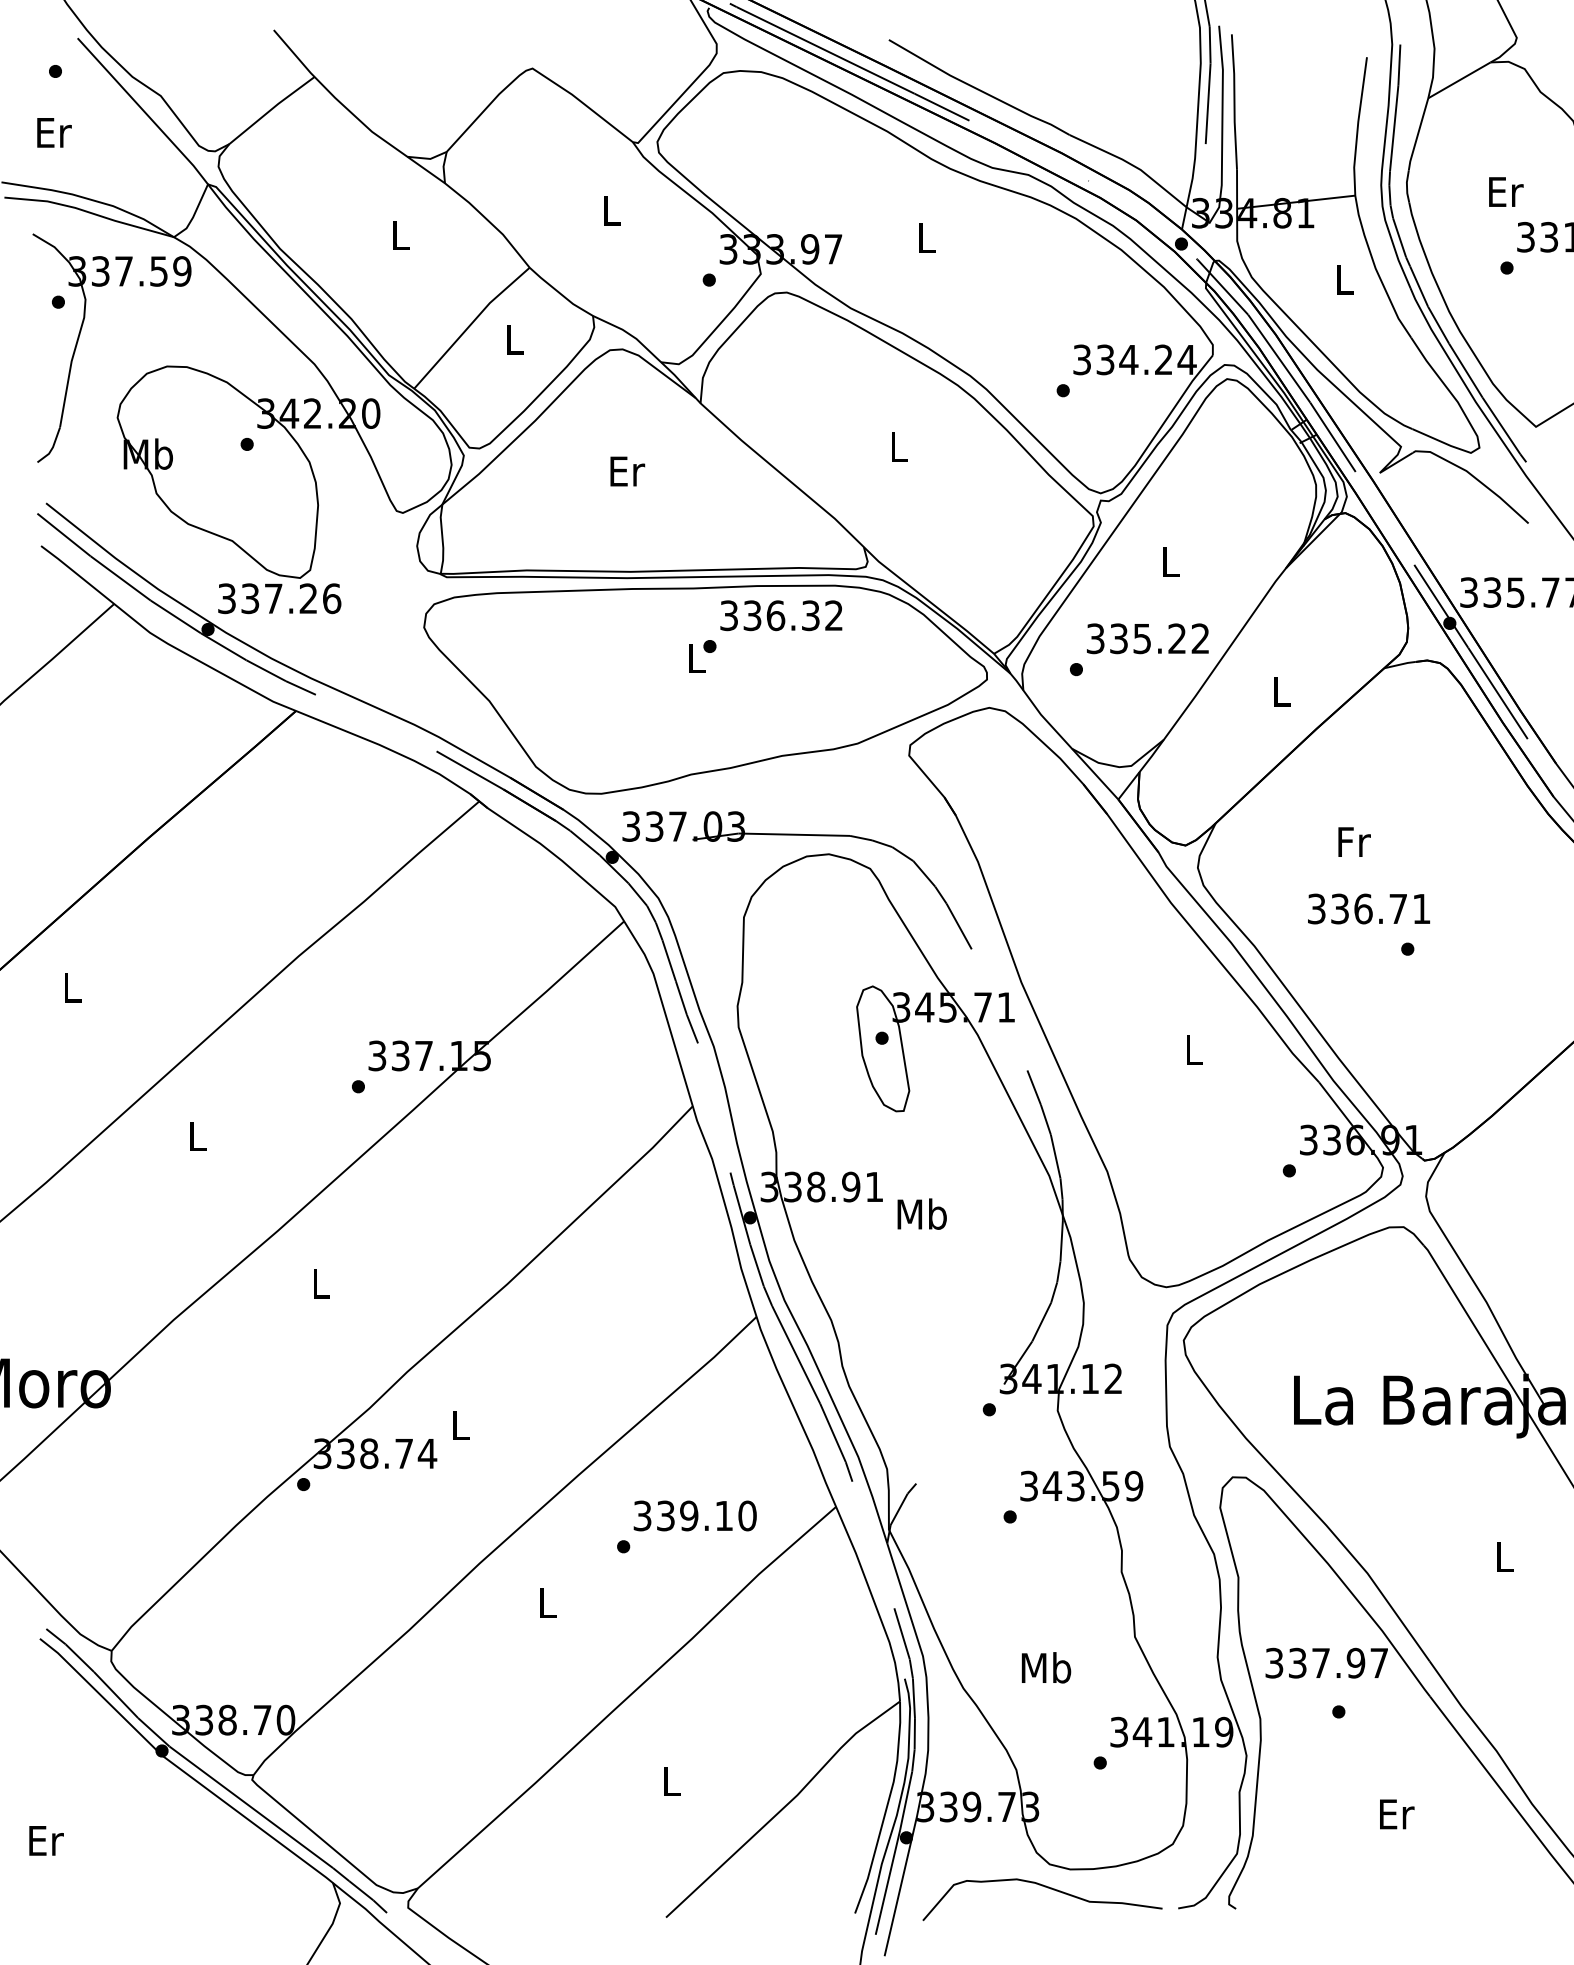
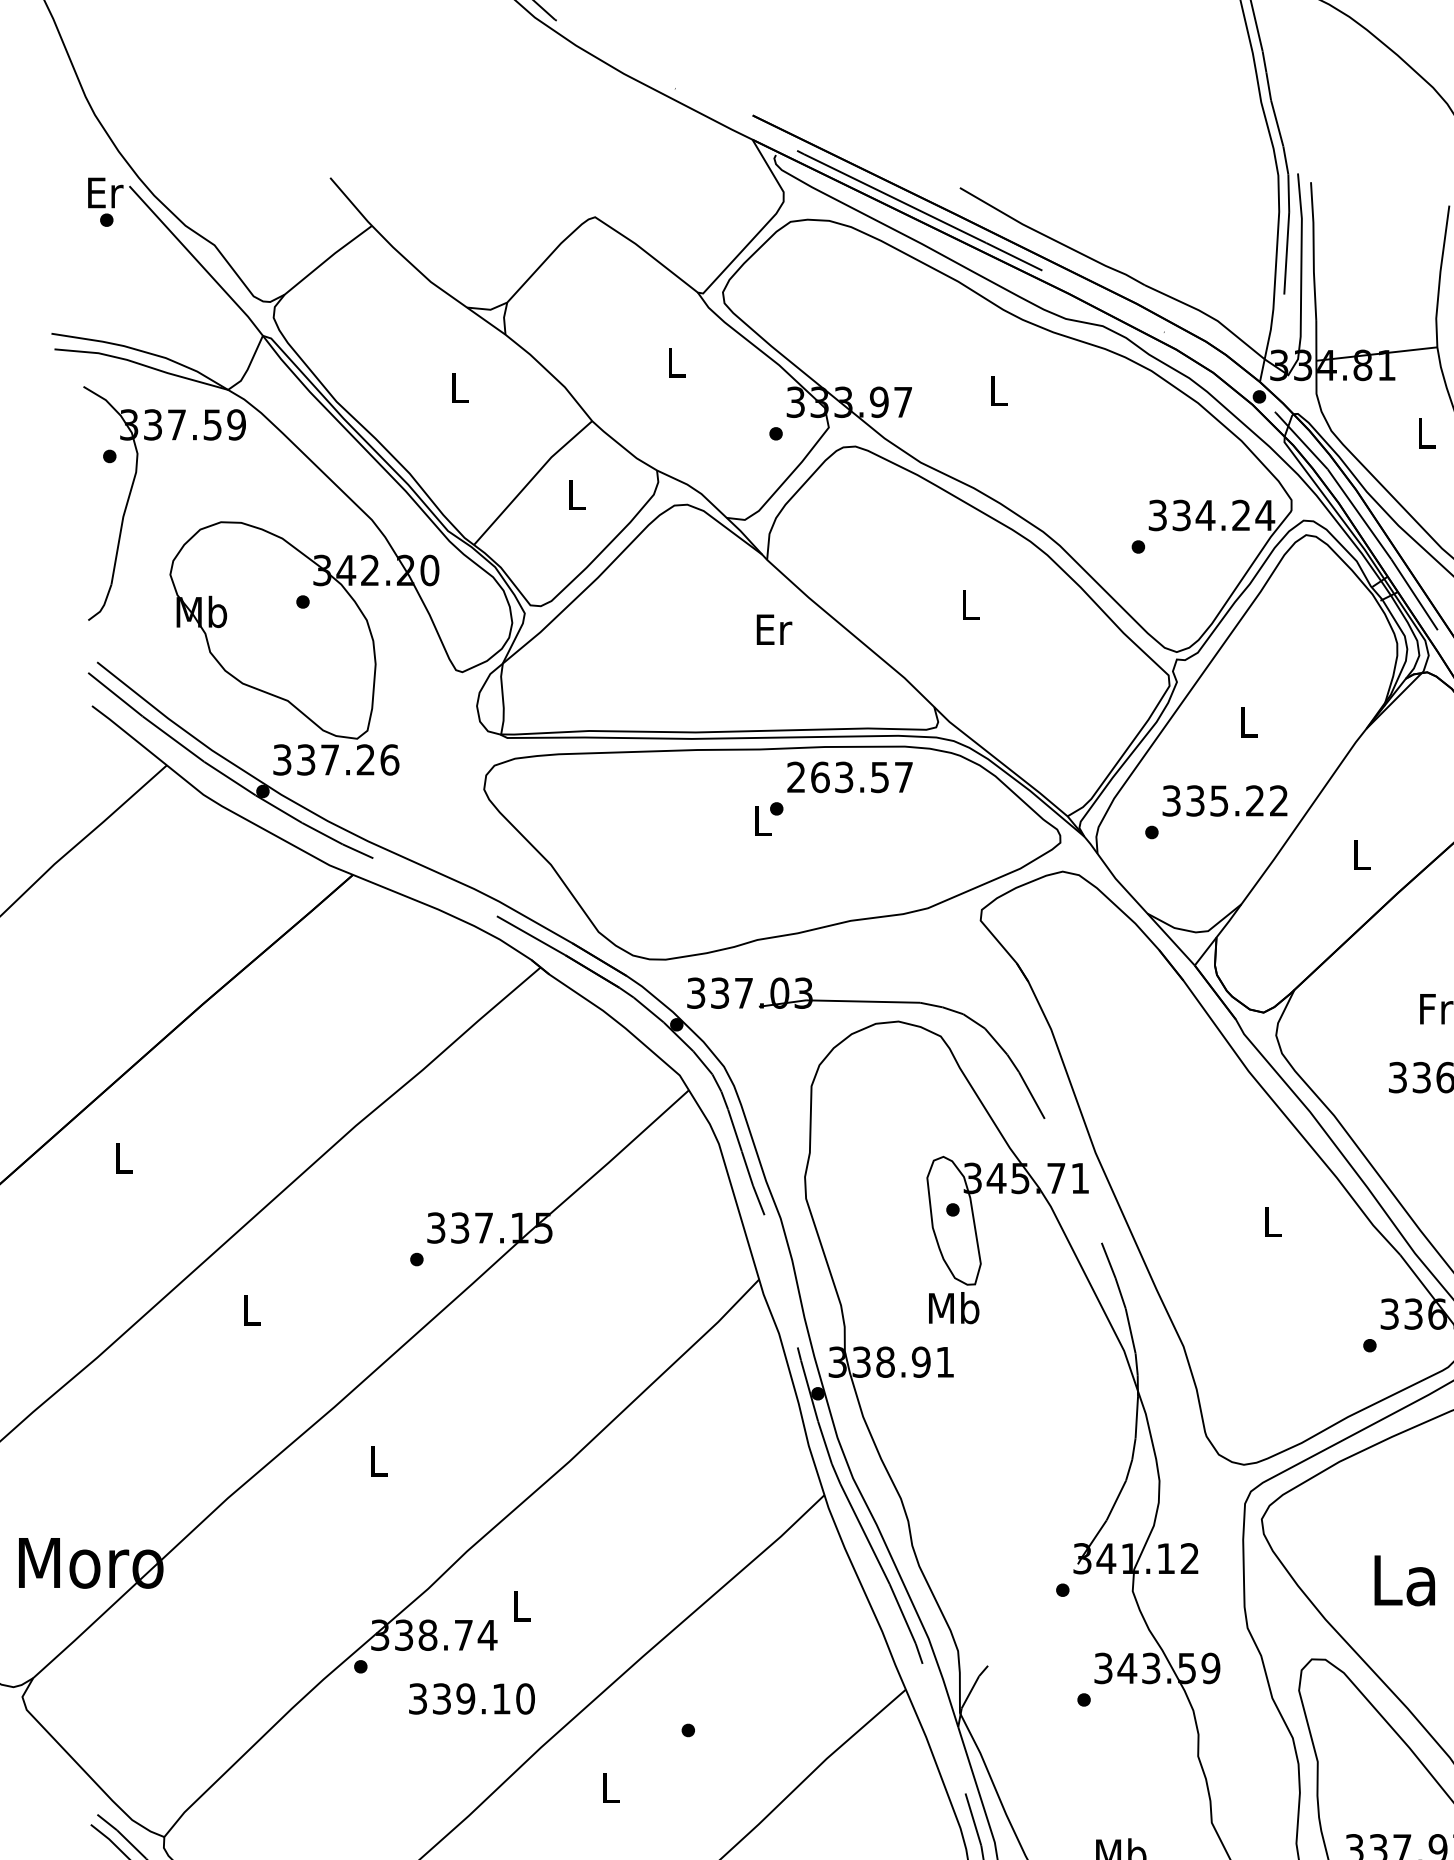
text: (54, 132) -> (105, 192), moved
text: (627, 471) -> (774, 629), moved
text: (781, 615) -> (849, 777), 336.32 -> 263.57
text: (921, 1213) -> (953, 1307), moved
text: (694, 1515) -> (471, 1698), moved

